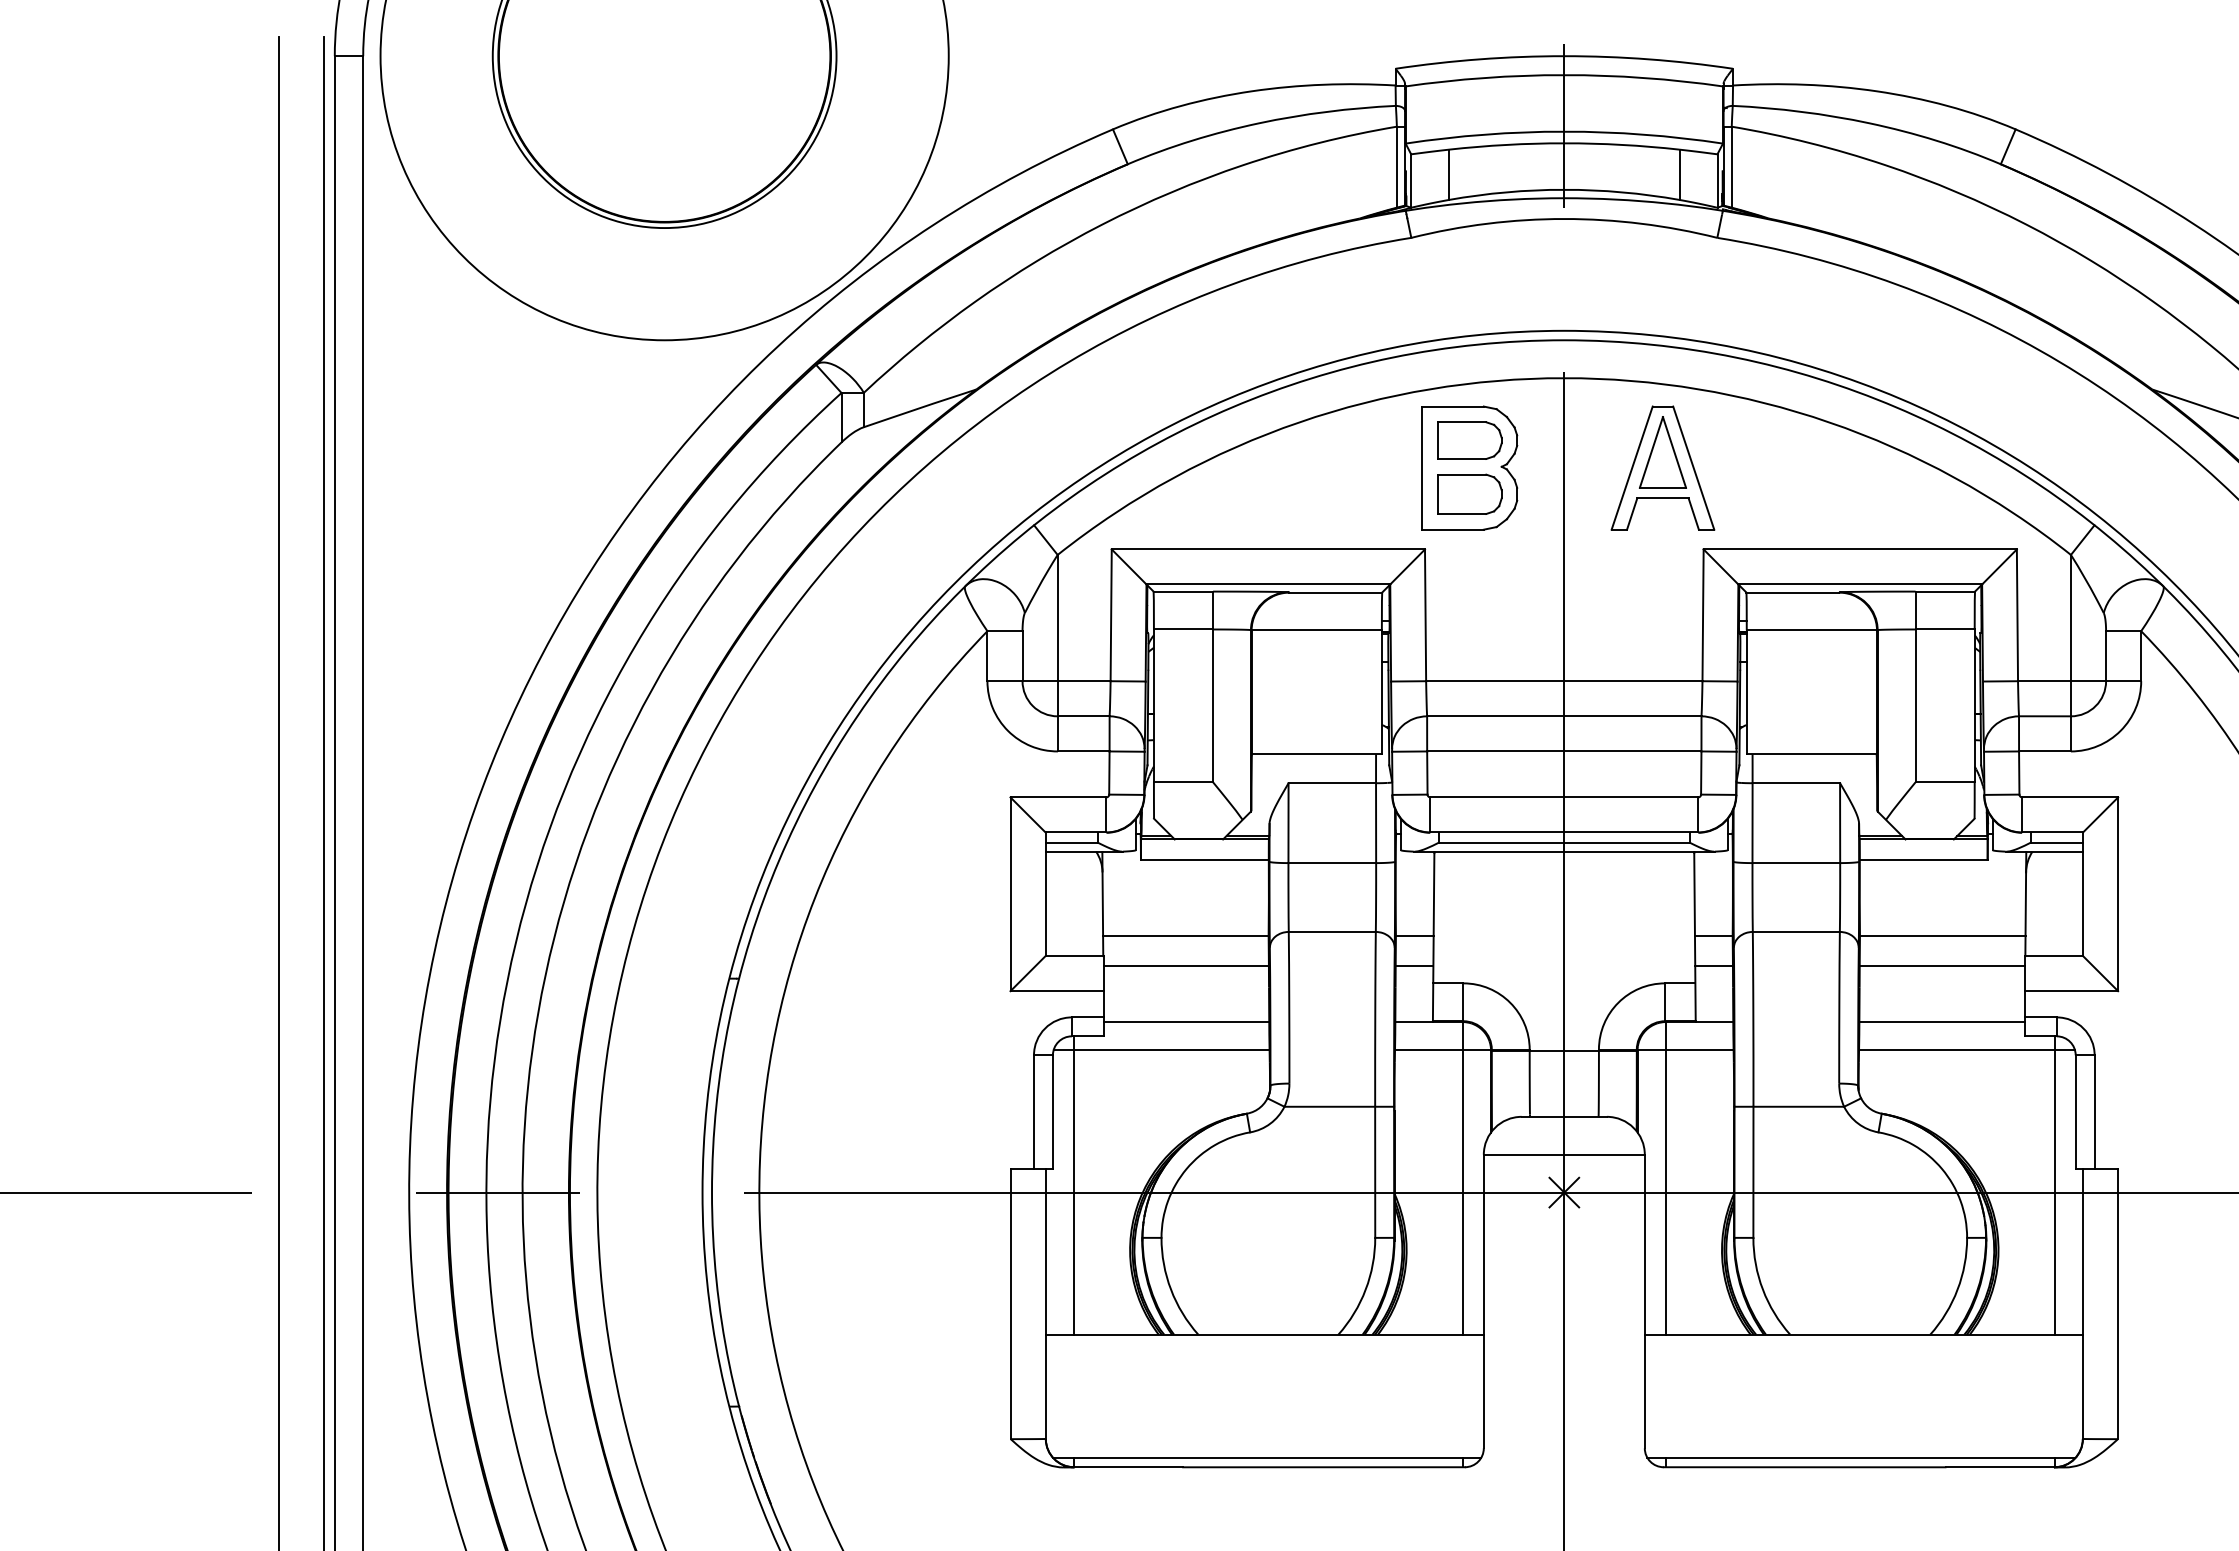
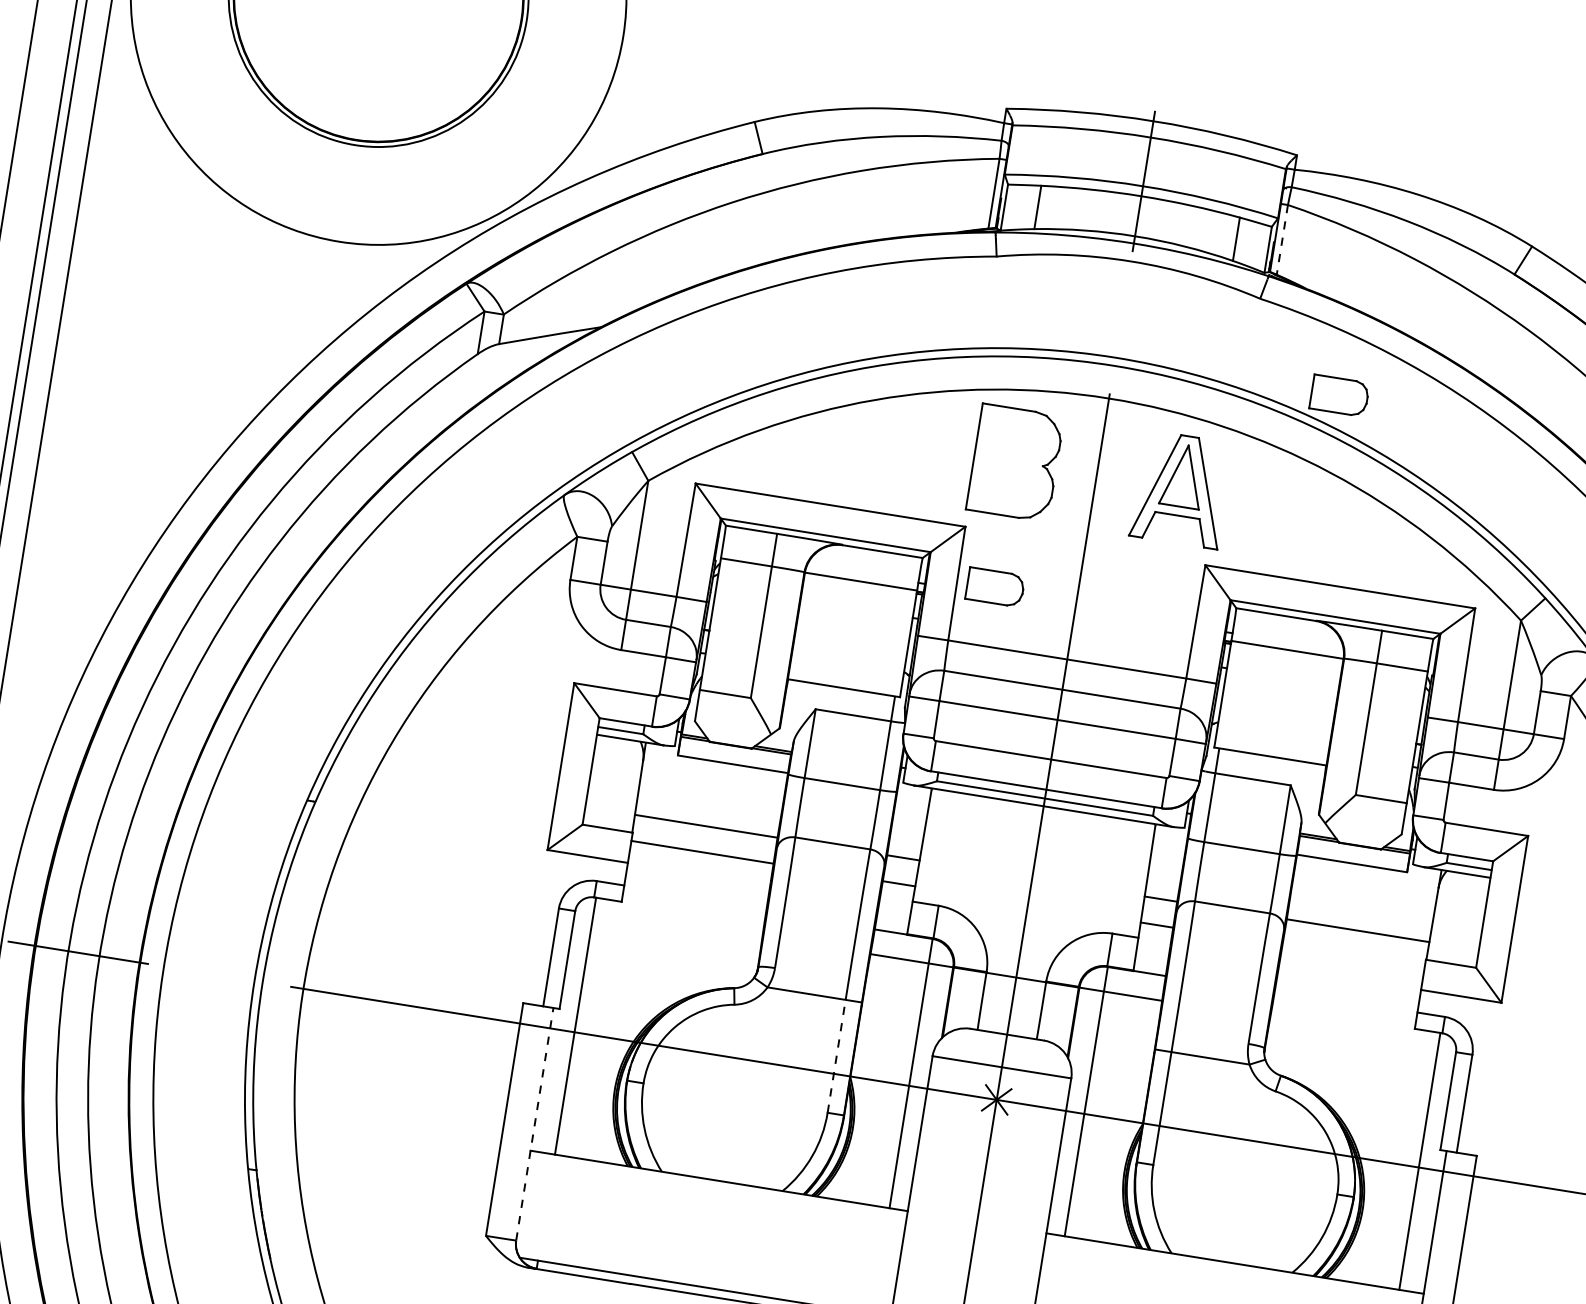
line: (1731, 167) -> (1282, 240), solid -> dashed
part: (1469, 440) -> (995, 587), moved
part: (1469, 493) -> (1339, 395), moved
line: (1941, 965) -> (1352, 956), removed
line: (1186, 1021) -> (694, 900), removed
line: (1941, 1021) -> (1345, 1004), removed
line: (1161, 1050) -> (669, 921), removed
line: (1967, 1050) -> (1363, 1033), removed
line: (1375, 1172) -> (836, 1056), solid -> dashed
line: (1045, 1303) -> (534, 1123), solid -> dashed

